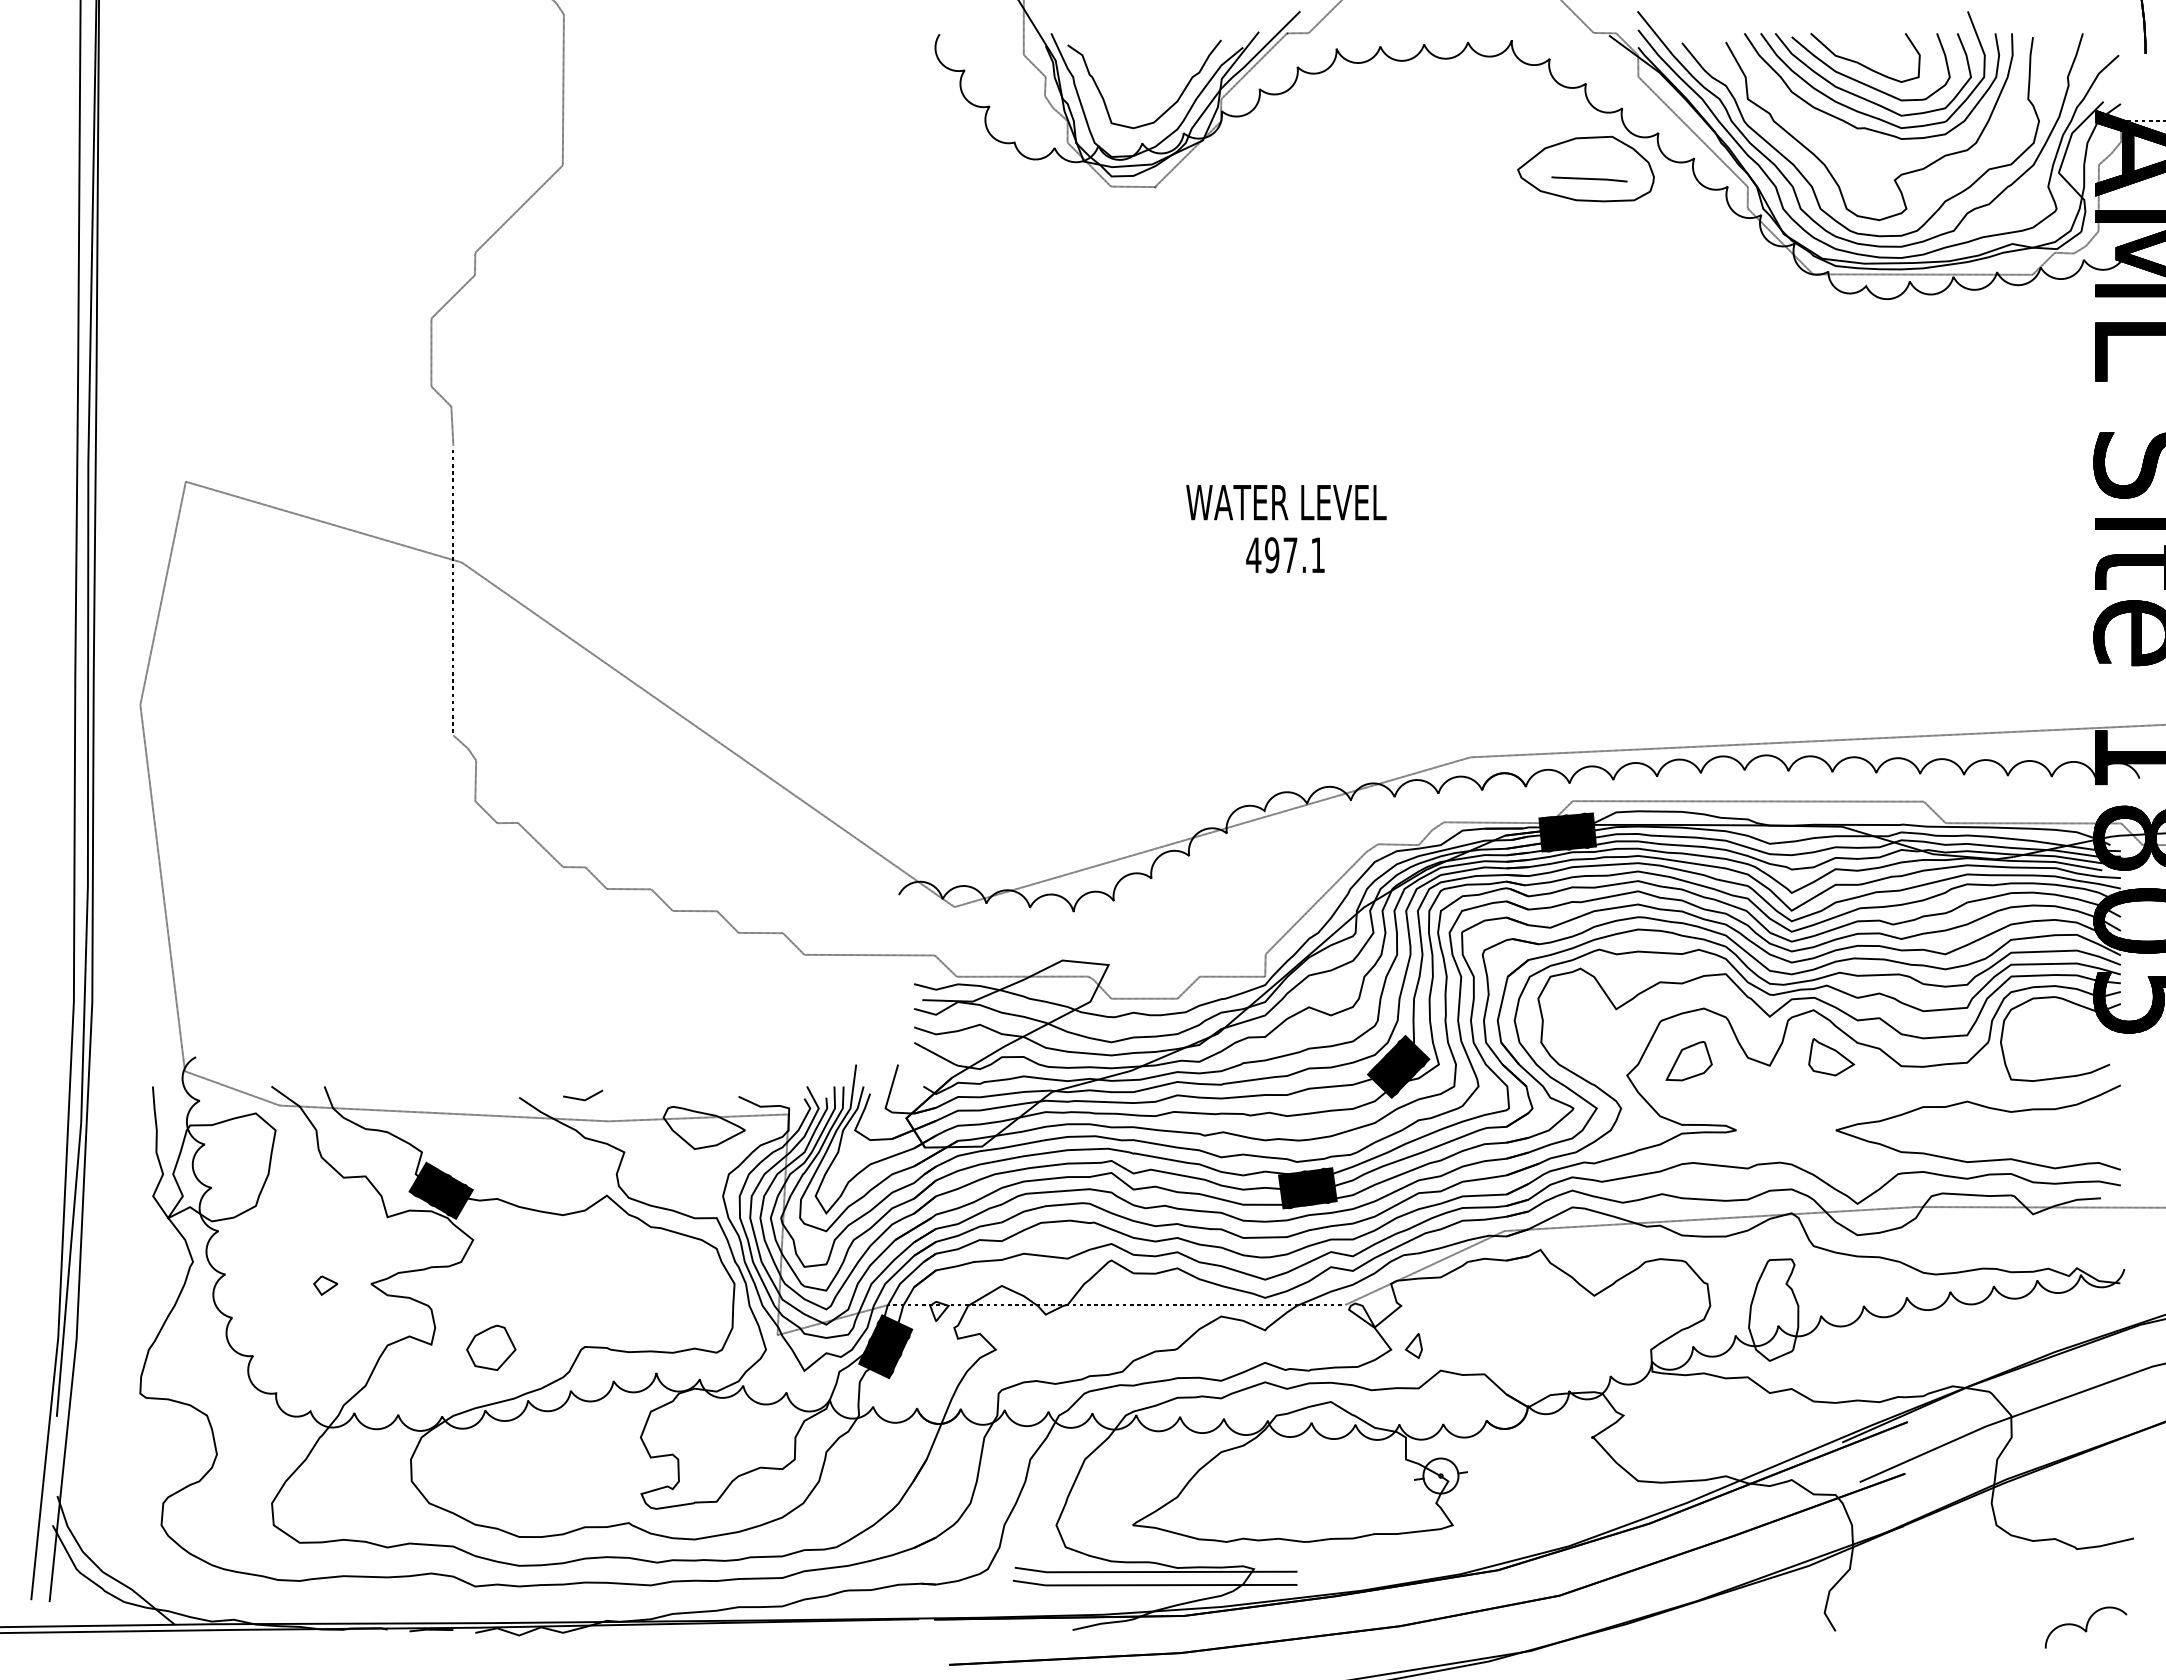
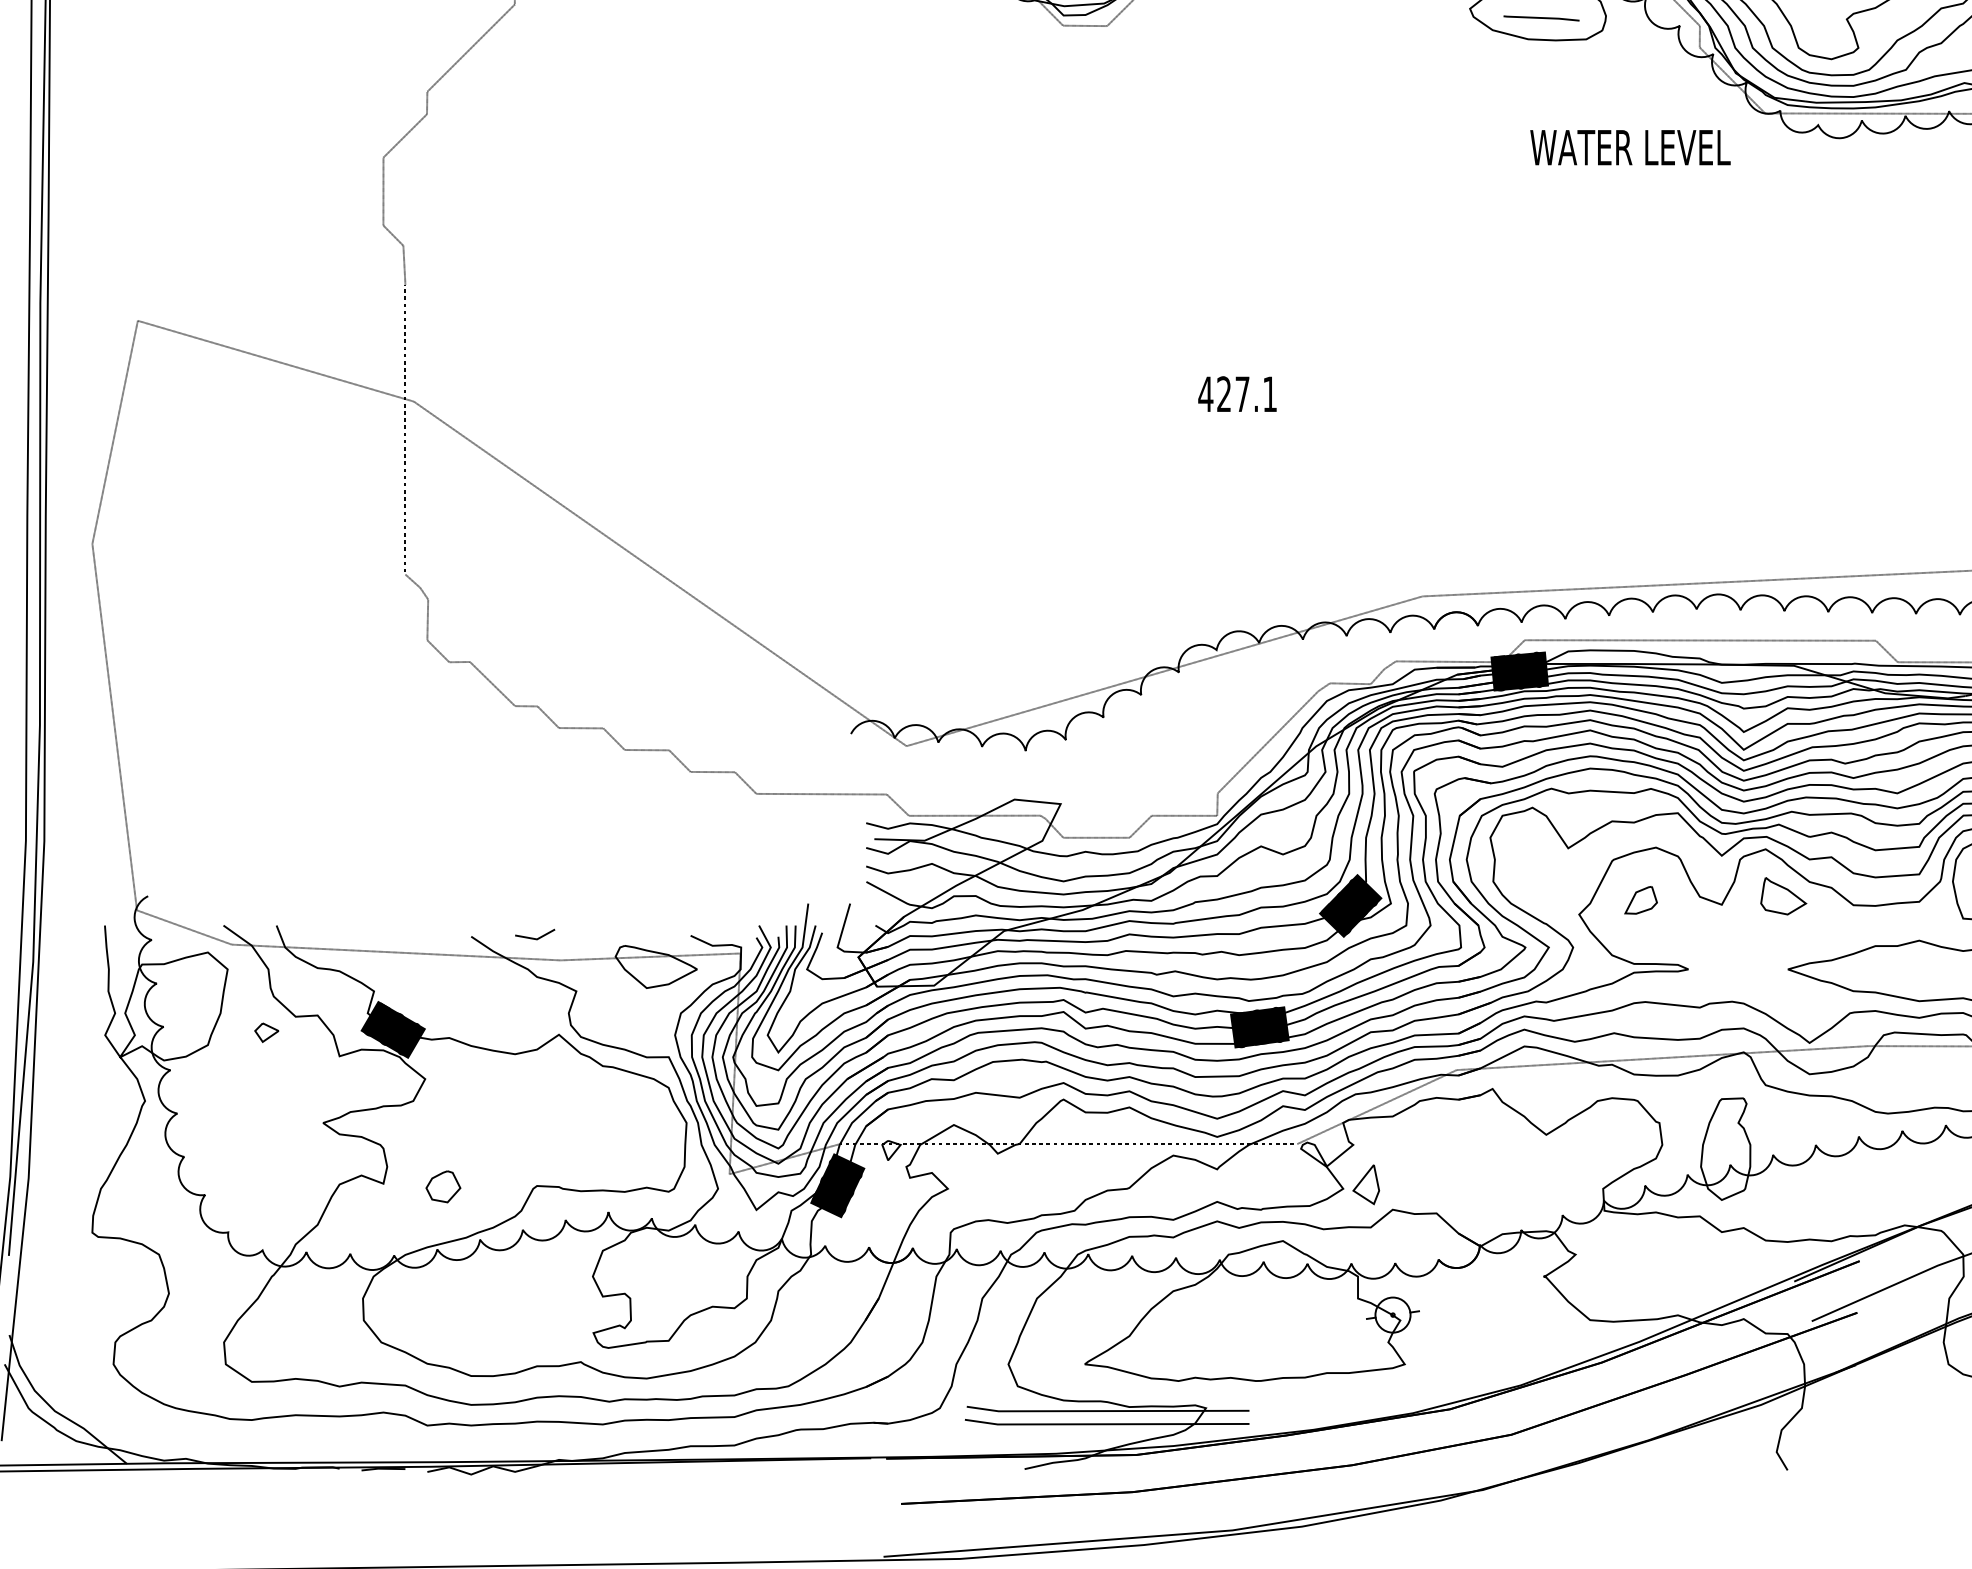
text: (1286, 502) -> (1630, 147), moved
text: (1272, 555) -> (1224, 394), 497.1 -> 427.1
part: (1688, 1061) -> (1640, 900), size x0.7
part: (325, 1285) -> (266, 1032), moved
part: (1413, 1346) -> (1365, 1185), size x1.6
part: (491, 1347) -> (443, 1186), size x0.7

